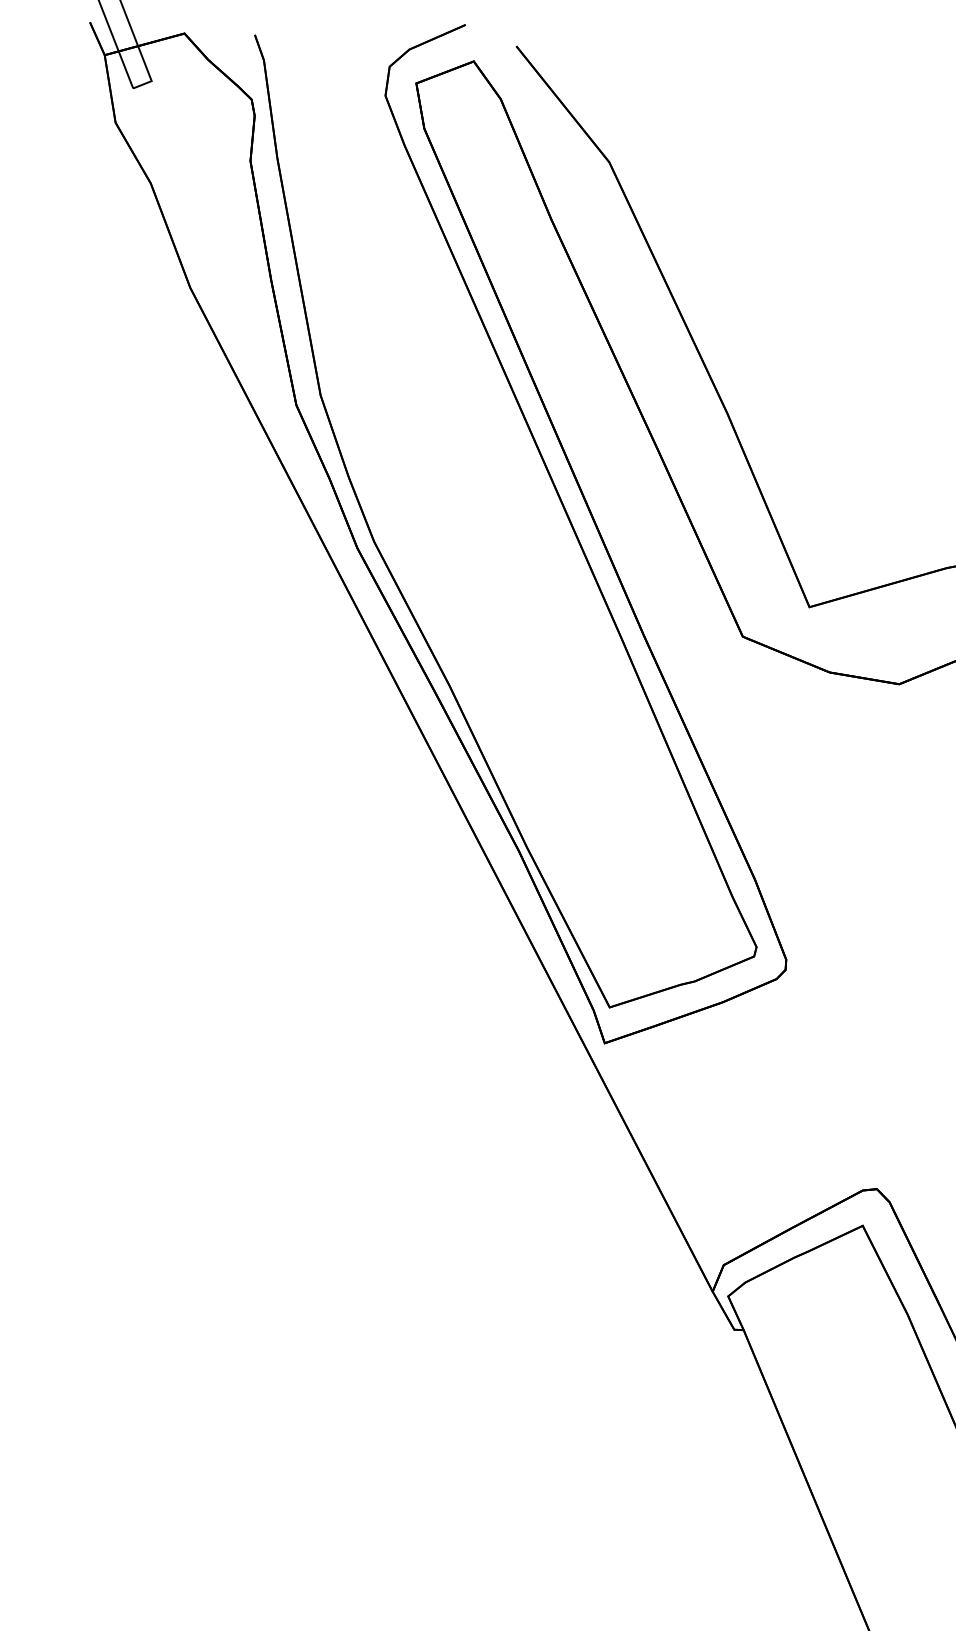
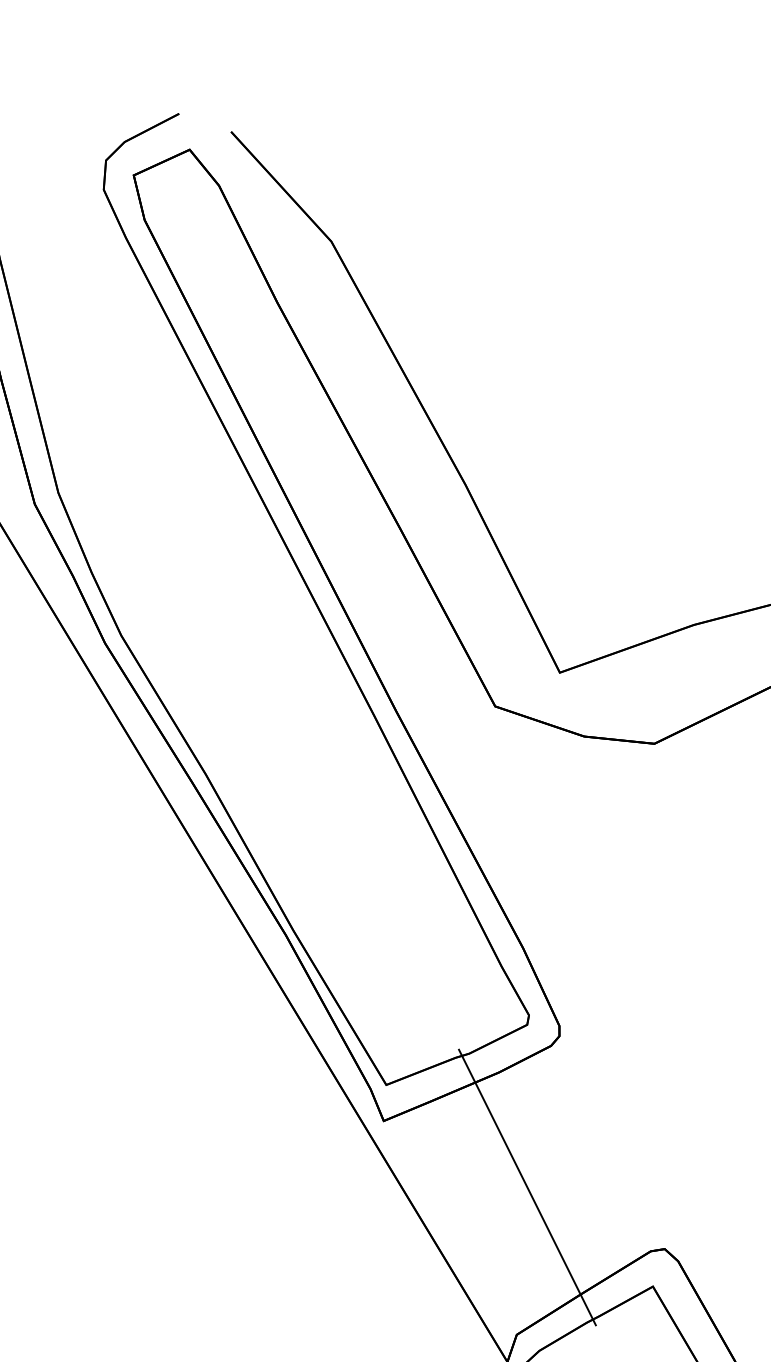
line: (743, 1118) -> (527, 1187), added

